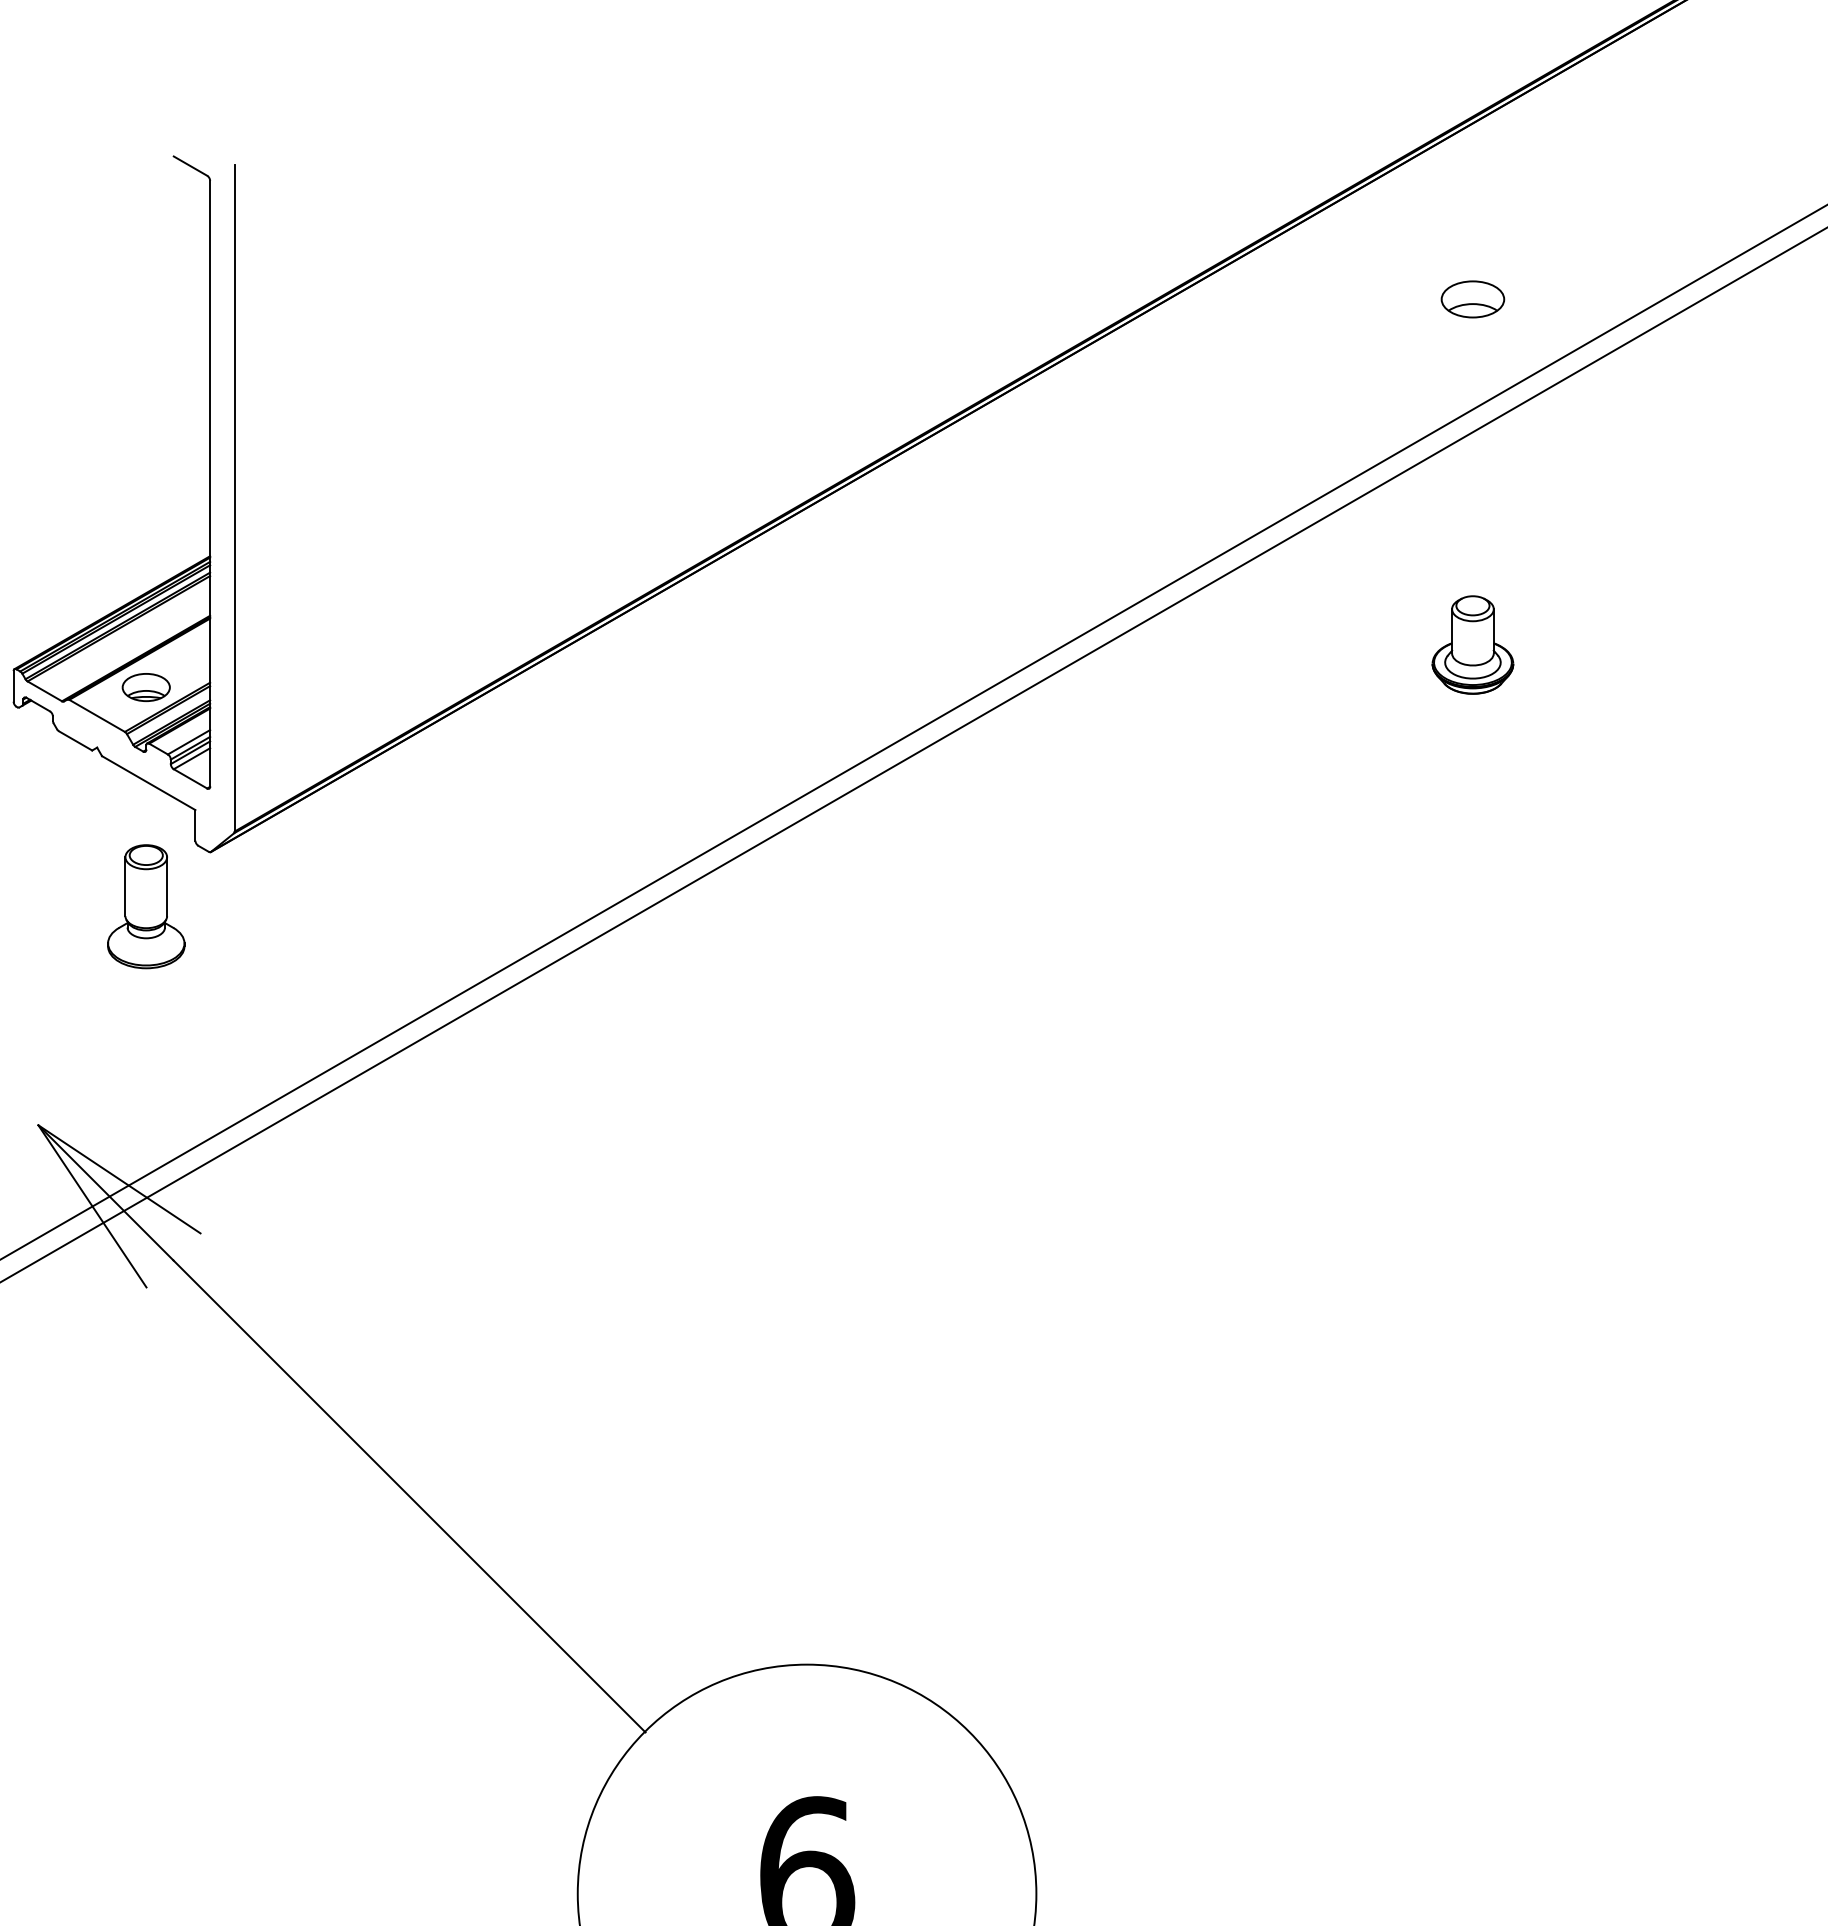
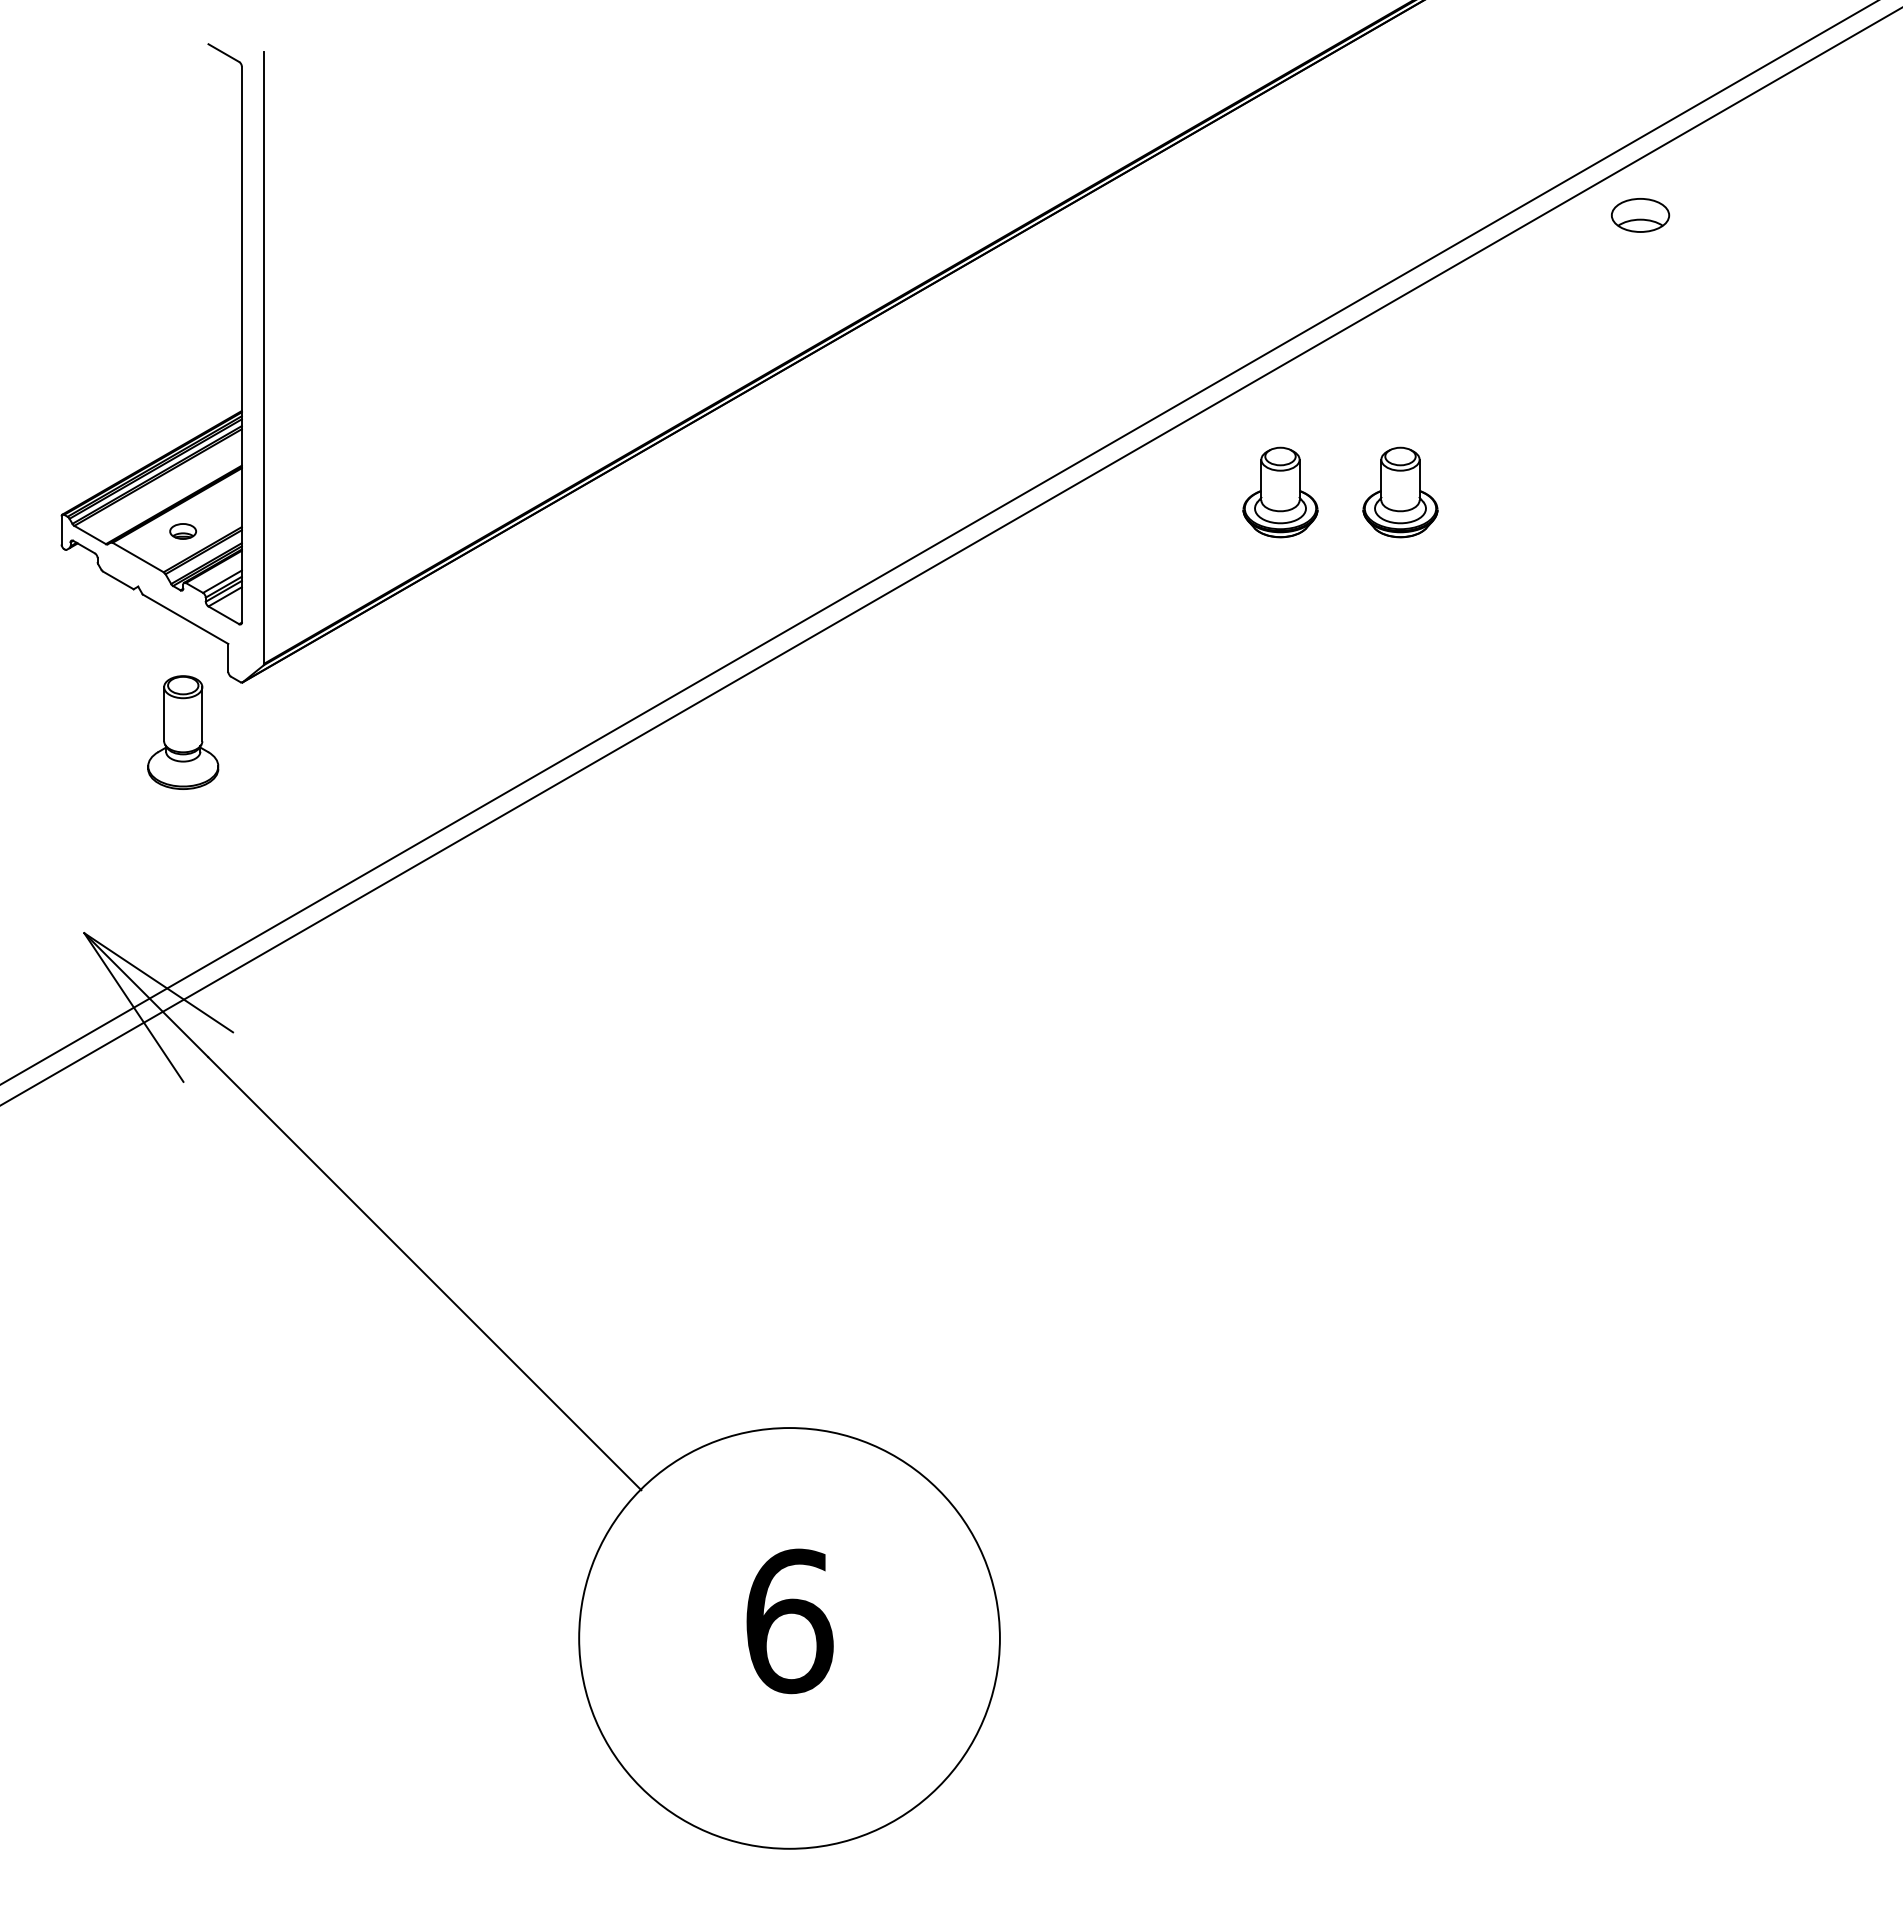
part: (1472, 299) -> (1640, 215), moved
part: (1342, 645) -> (1280, 492), added
part: (145, 687) -> (182, 531), size x0.6

